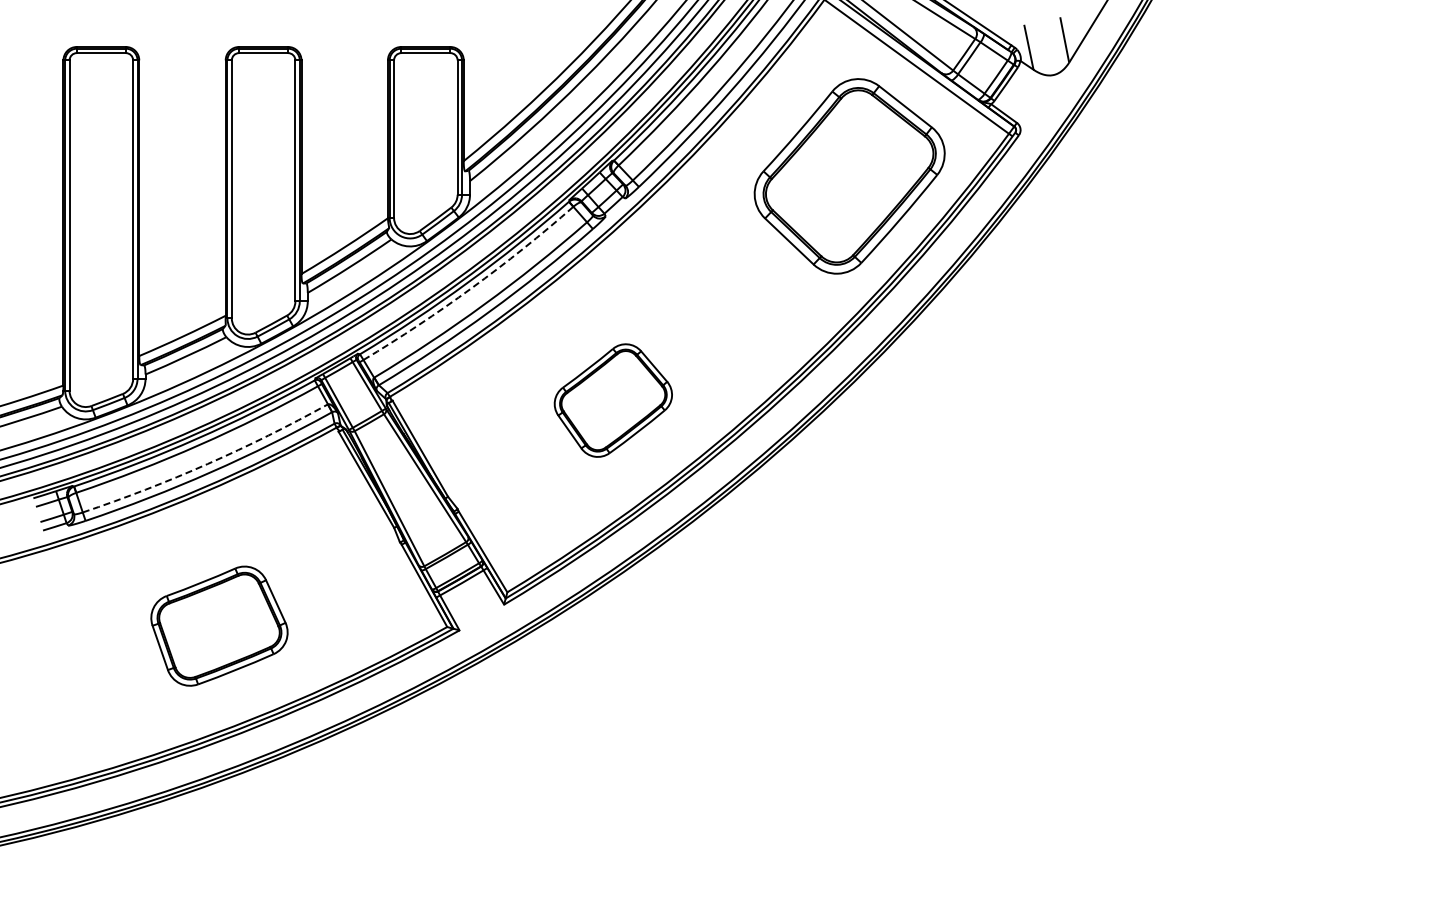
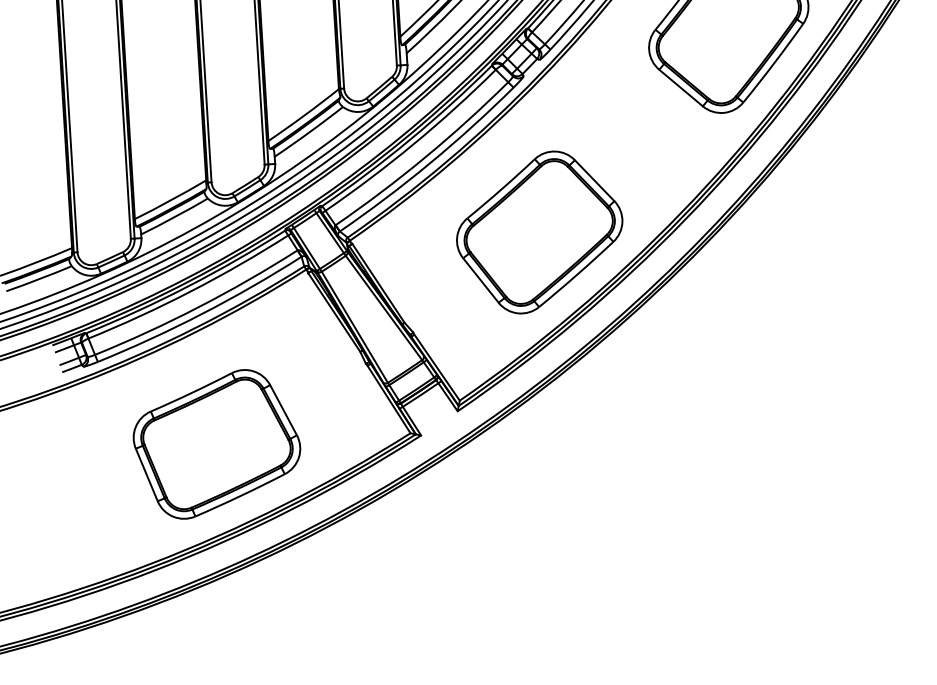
arc: (471, 288) -> (413, 144), dashed -> solid
part: (613, 400) -> (539, 232), size x1.67
arc: (207, 464) -> (198, 307), dashed -> solid
part: (219, 626) -> (217, 444), size x1.43

